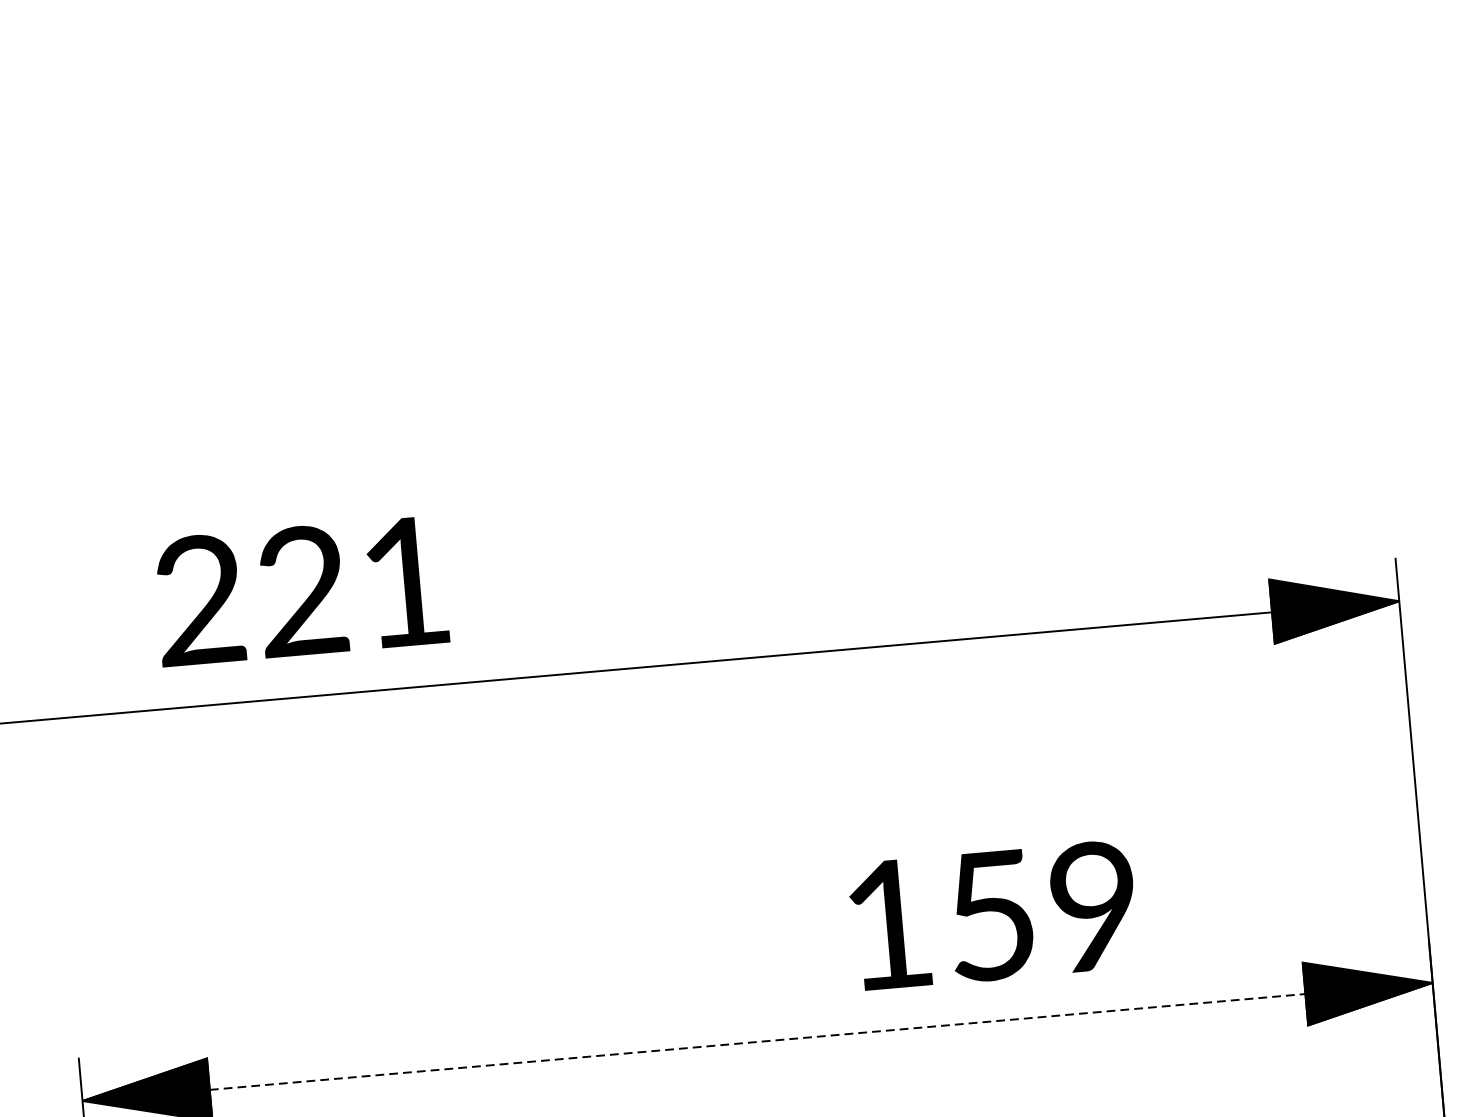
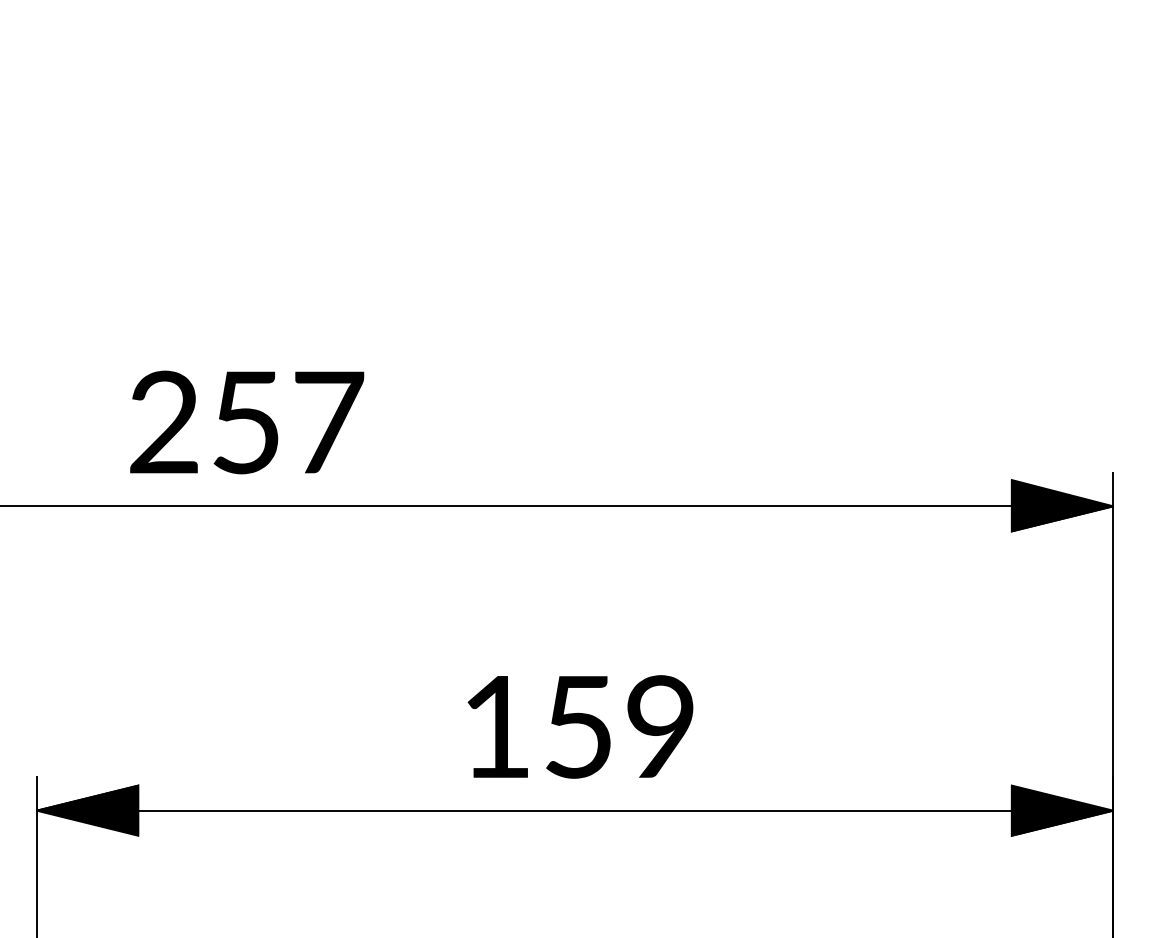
text: (355, 586) -> (288, 422), 221 -> 257
text: (993, 914) -> (580, 726), moved
line: (756, 1041) -> (574, 810), dashed -> solid

